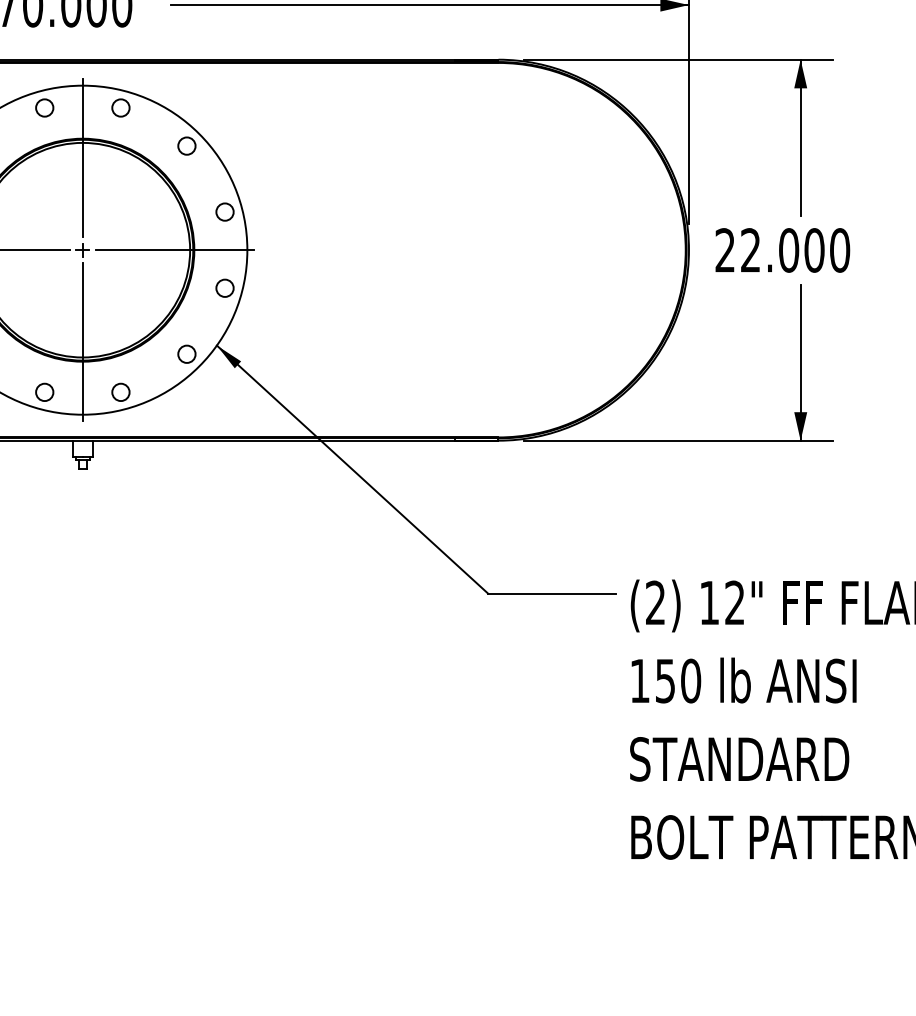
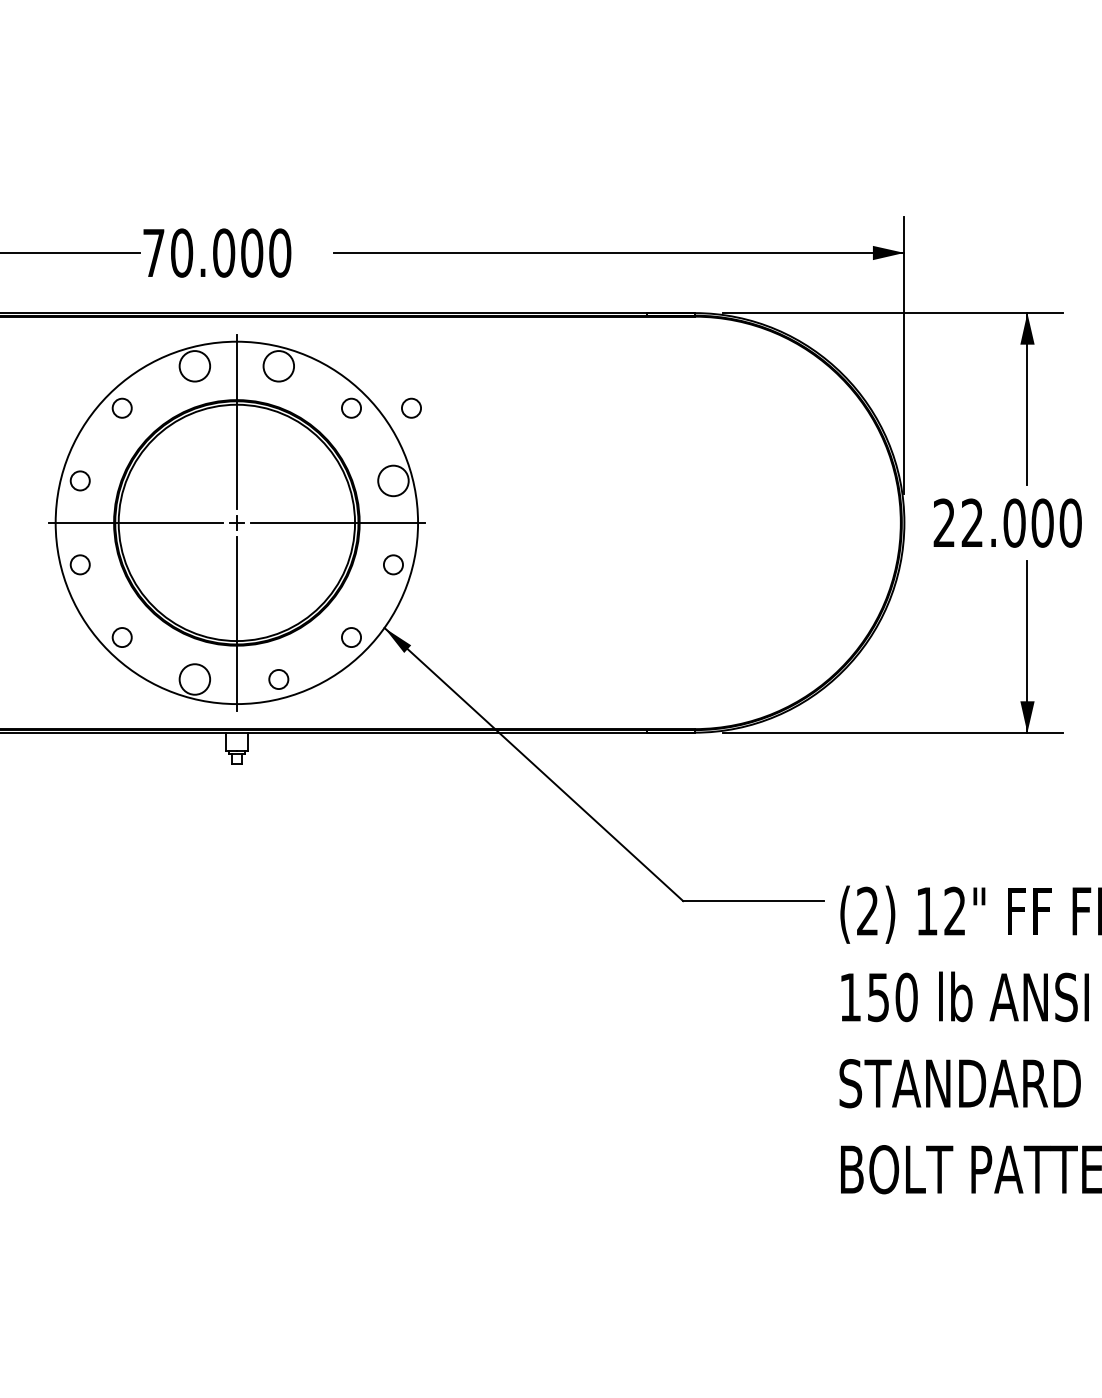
circle: (44, 107) -> (194, 365), size x1.6
circle: (120, 107) -> (278, 365), size x1.6
circle: (241, 145) -> (411, 407), added
circle: (225, 211) -> (393, 480), size x1.6
circle: (44, 392) -> (194, 679), size x1.6

